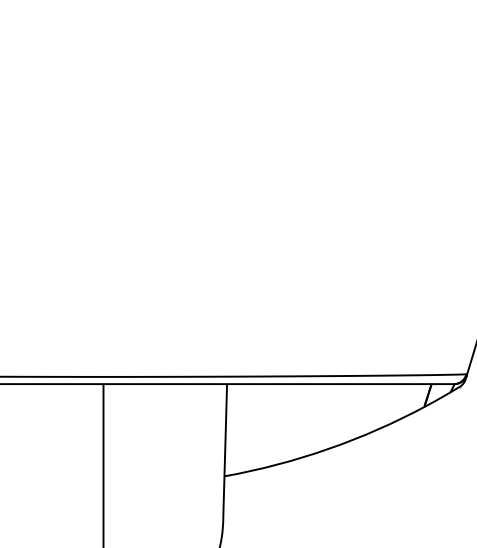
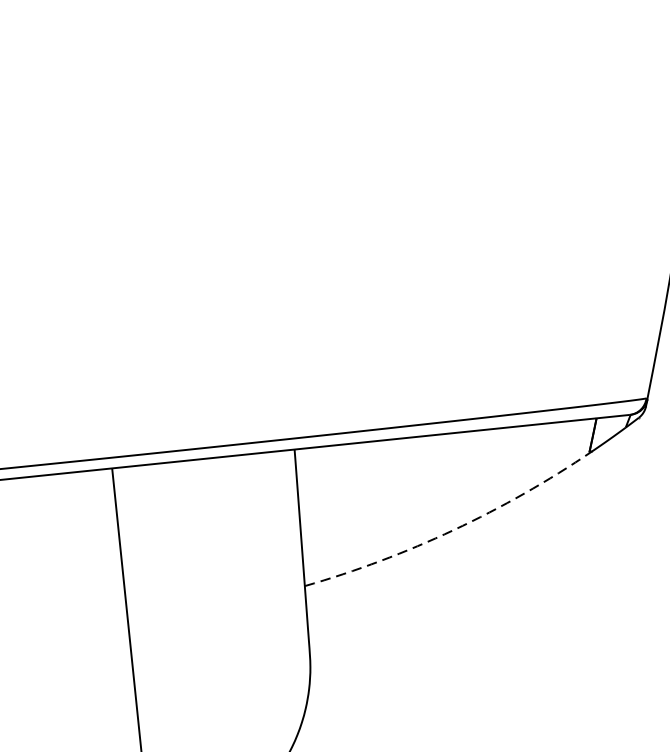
arc: (328, 449) -> (454, 530), solid -> dashed

